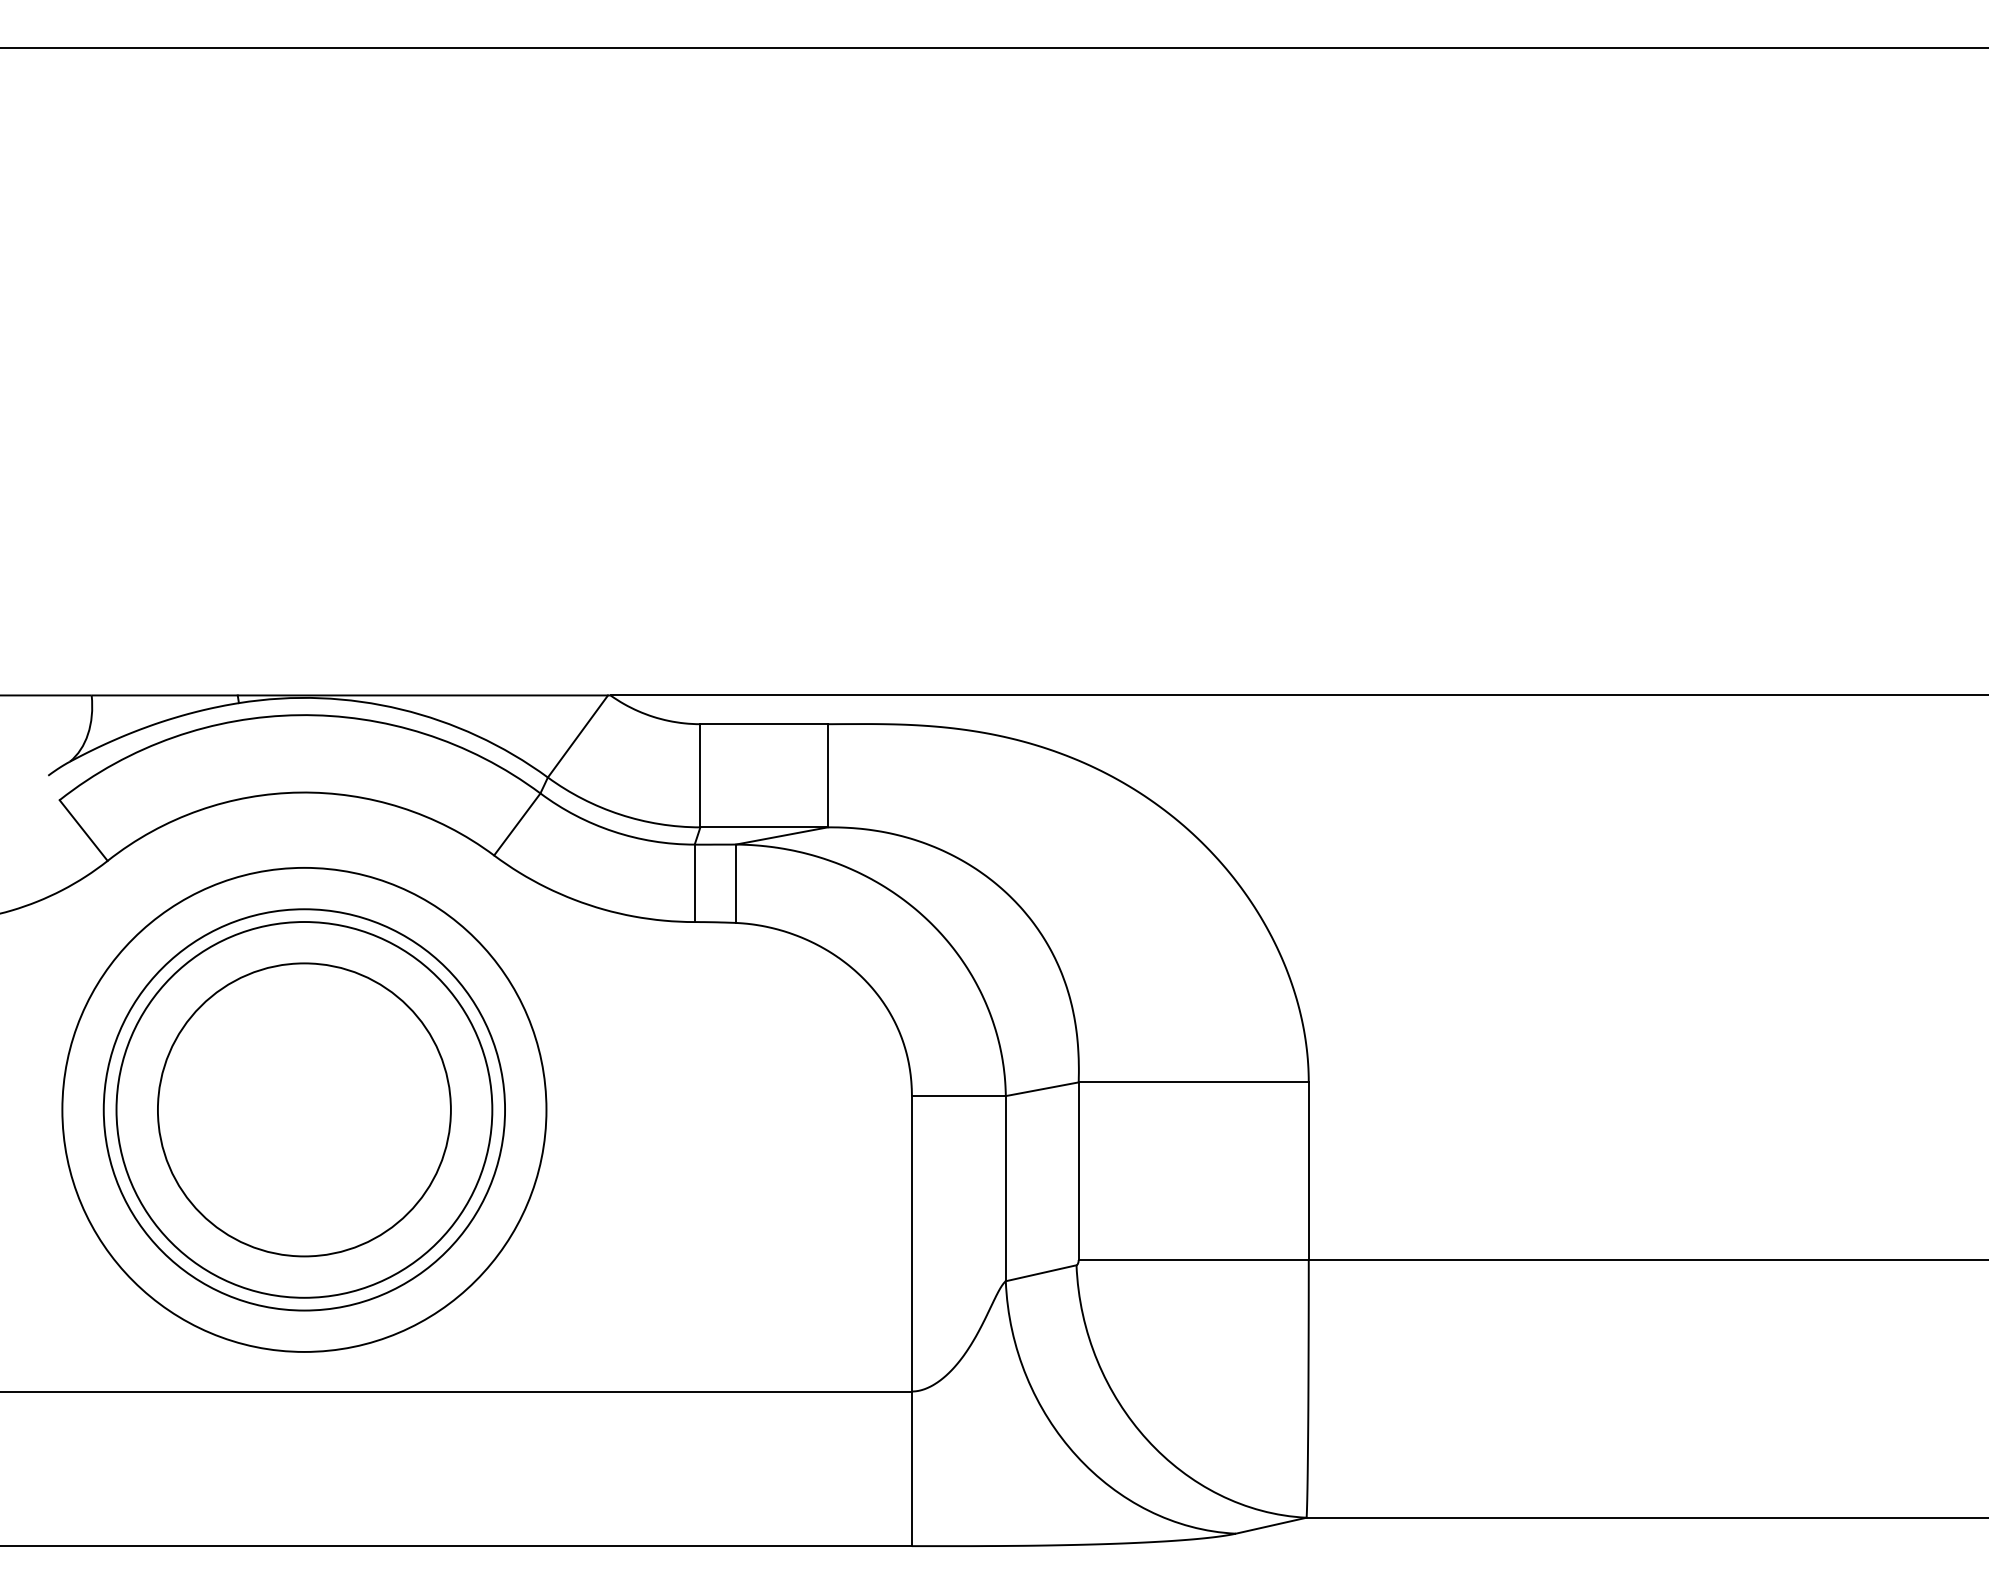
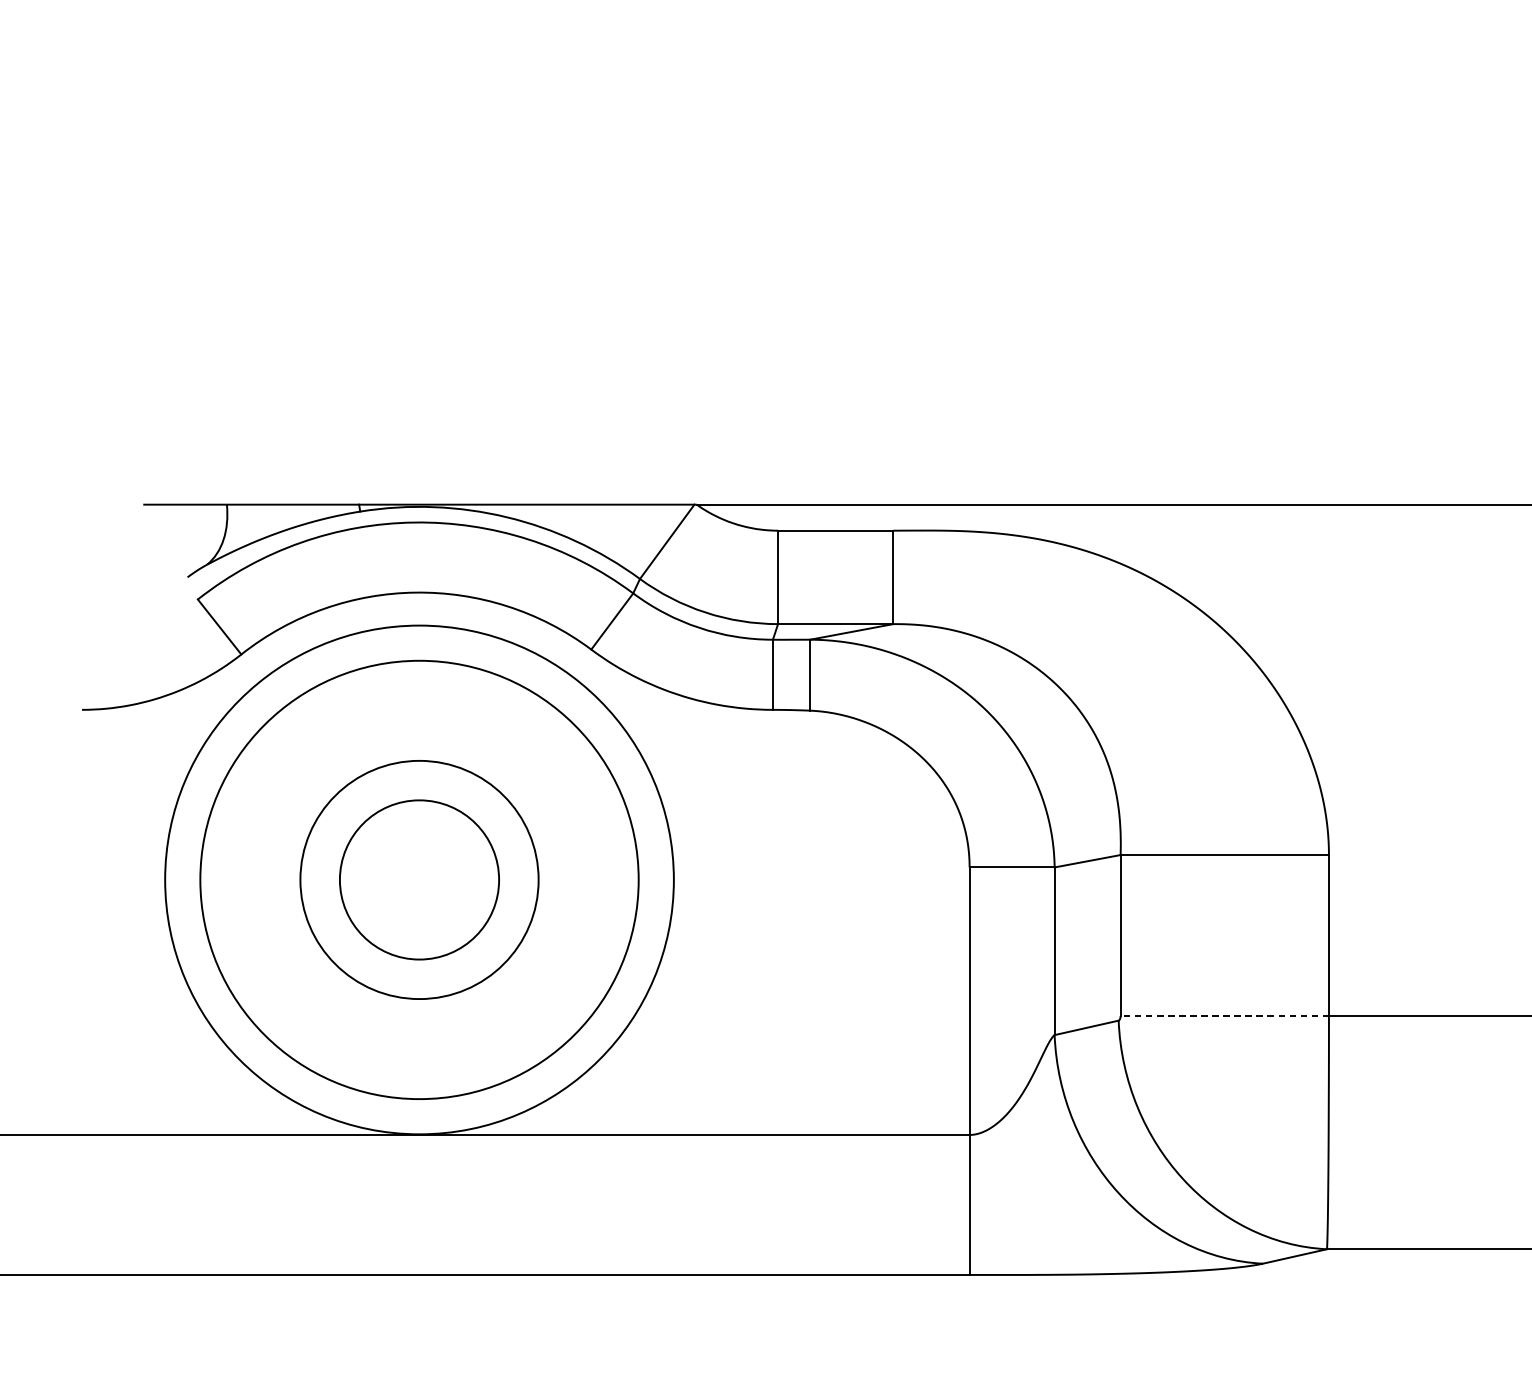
circle: (303, 1109) -> (418, 879), size x0.6
circle: (304, 1109) -> (419, 879), size x0.7
circle: (304, 1109) -> (419, 879), size x1.4
line: (1193, 1260) -> (1224, 1016), solid -> dashed

